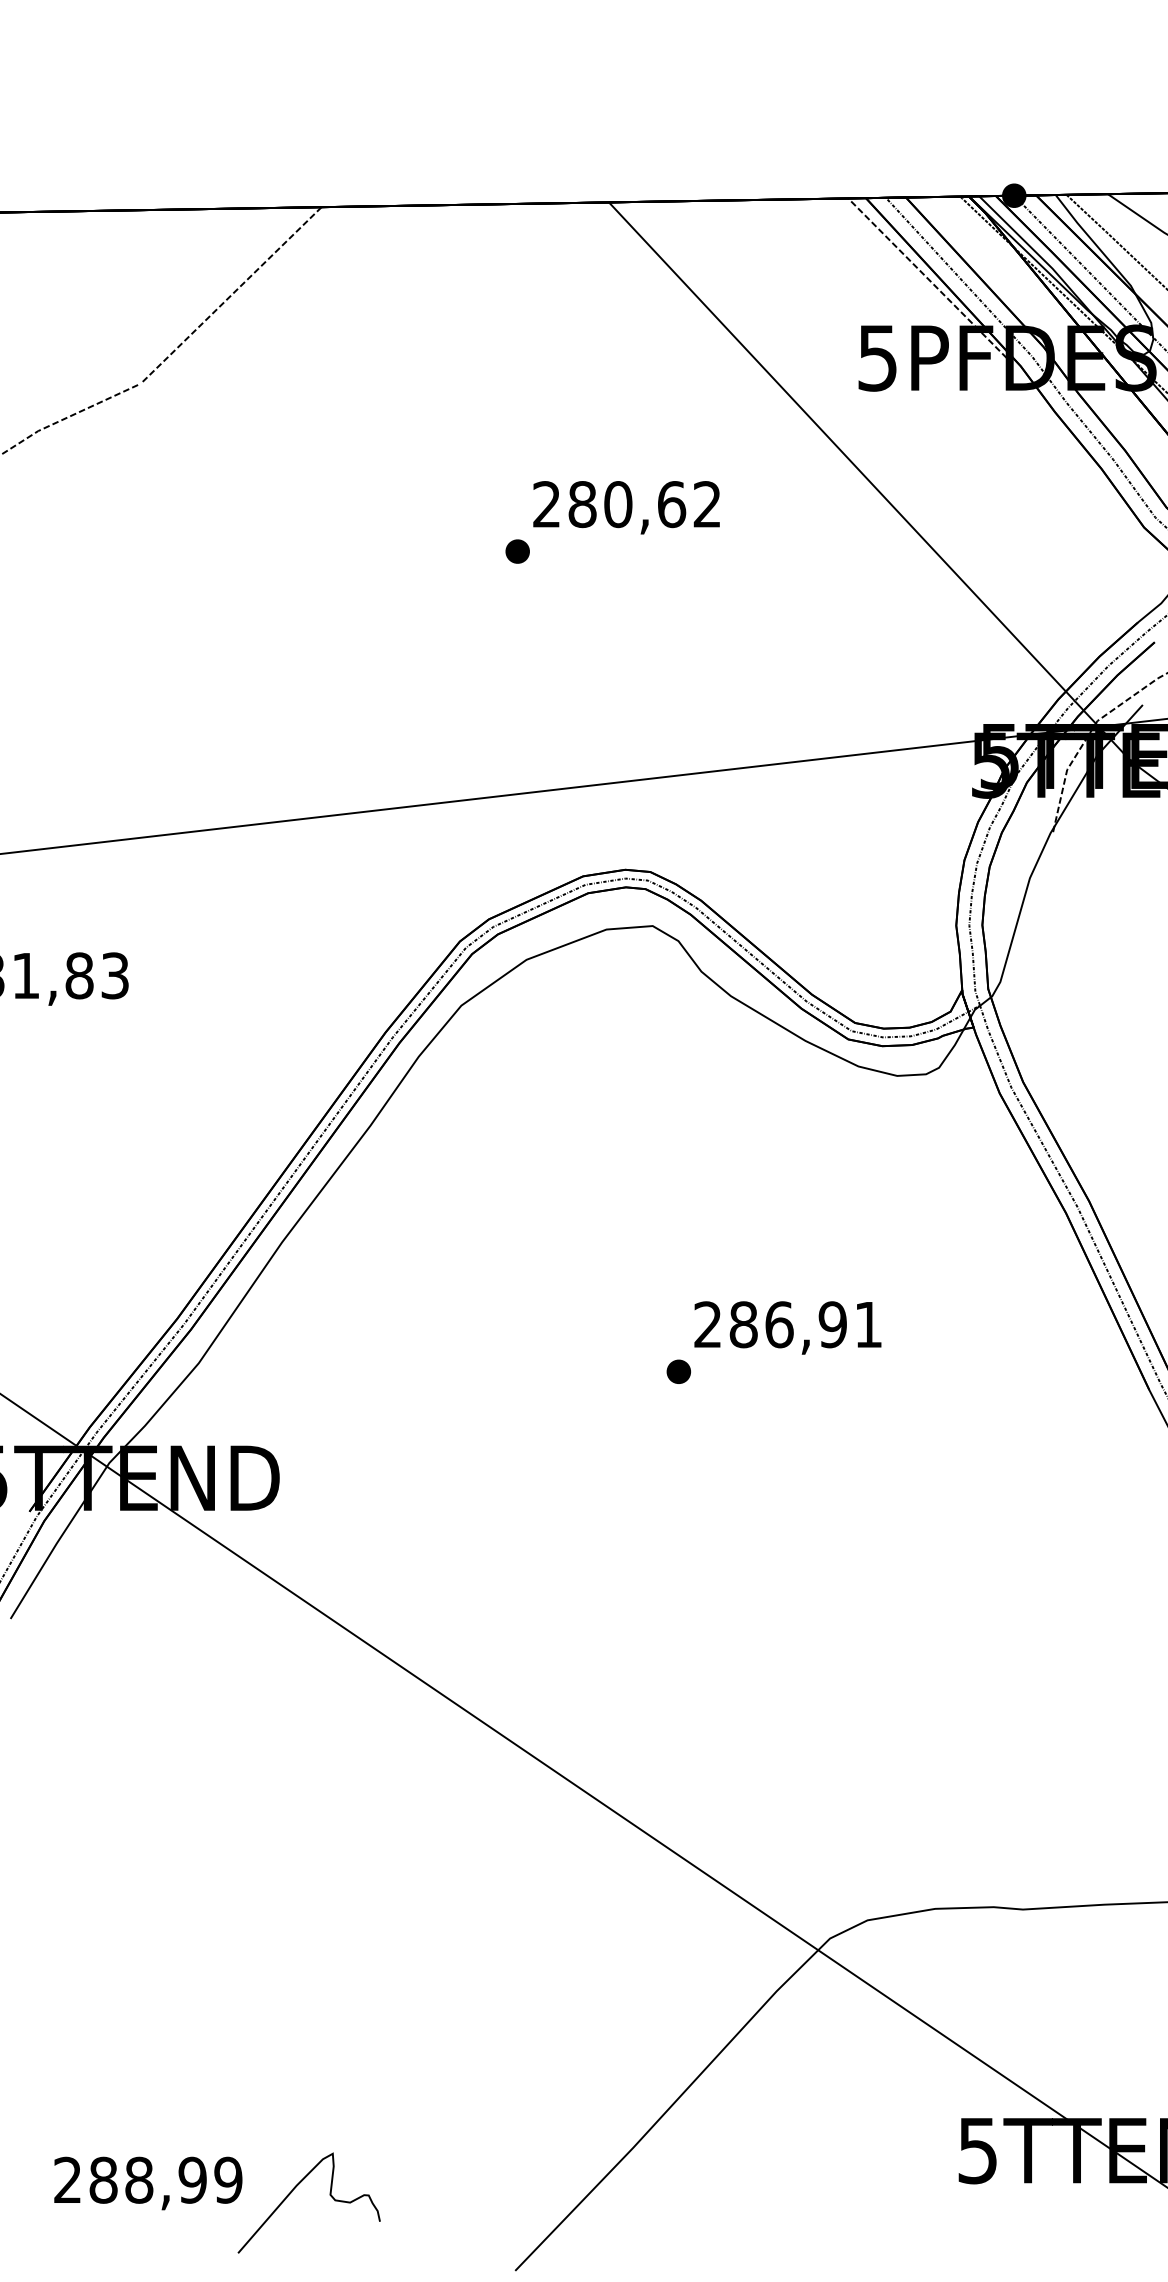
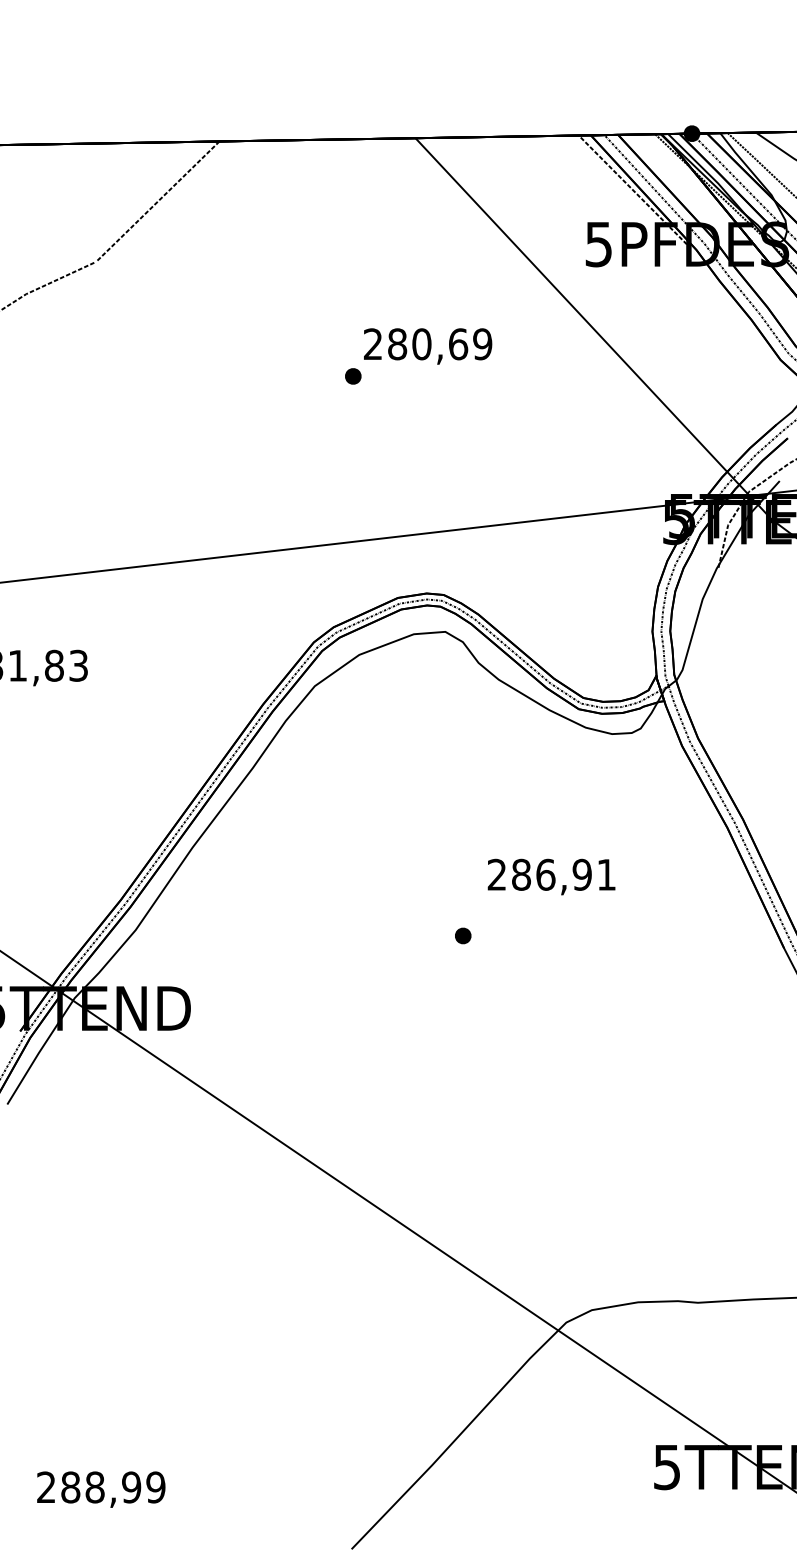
text: (707, 504) -> (482, 344), 280,62 -> 280,69
text: (787, 1327) -> (551, 876), moved
curve: (292, 2193) -> (199, 1496), removed

